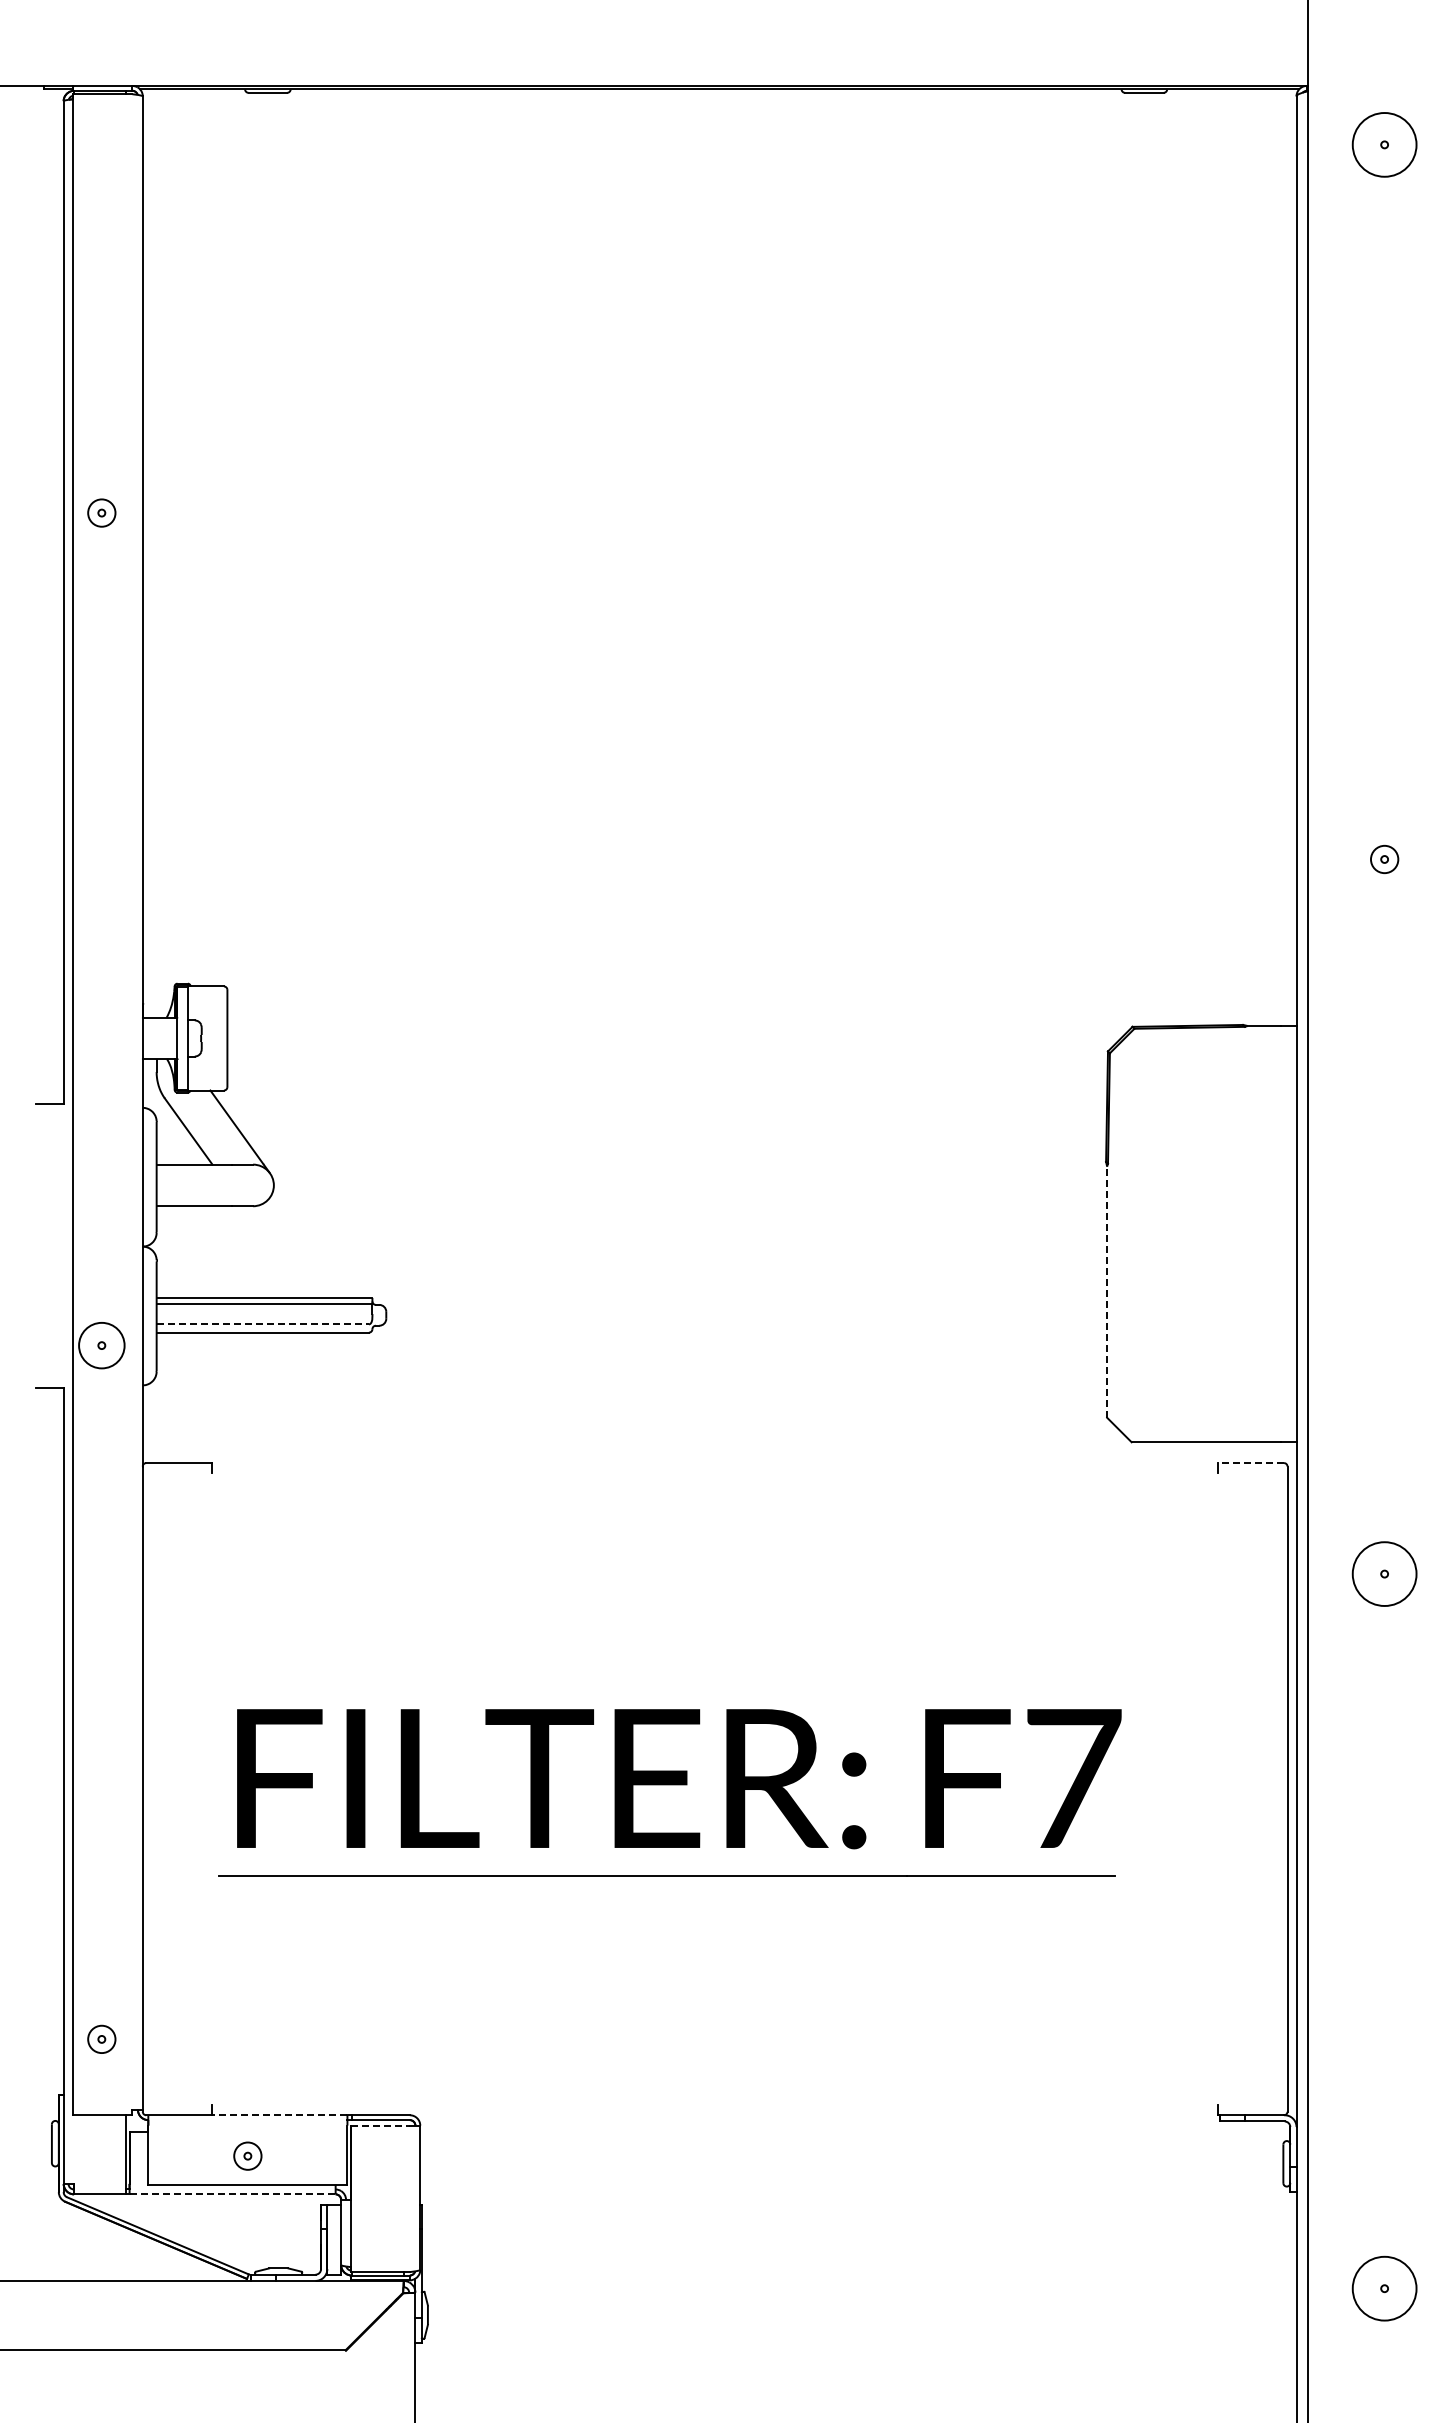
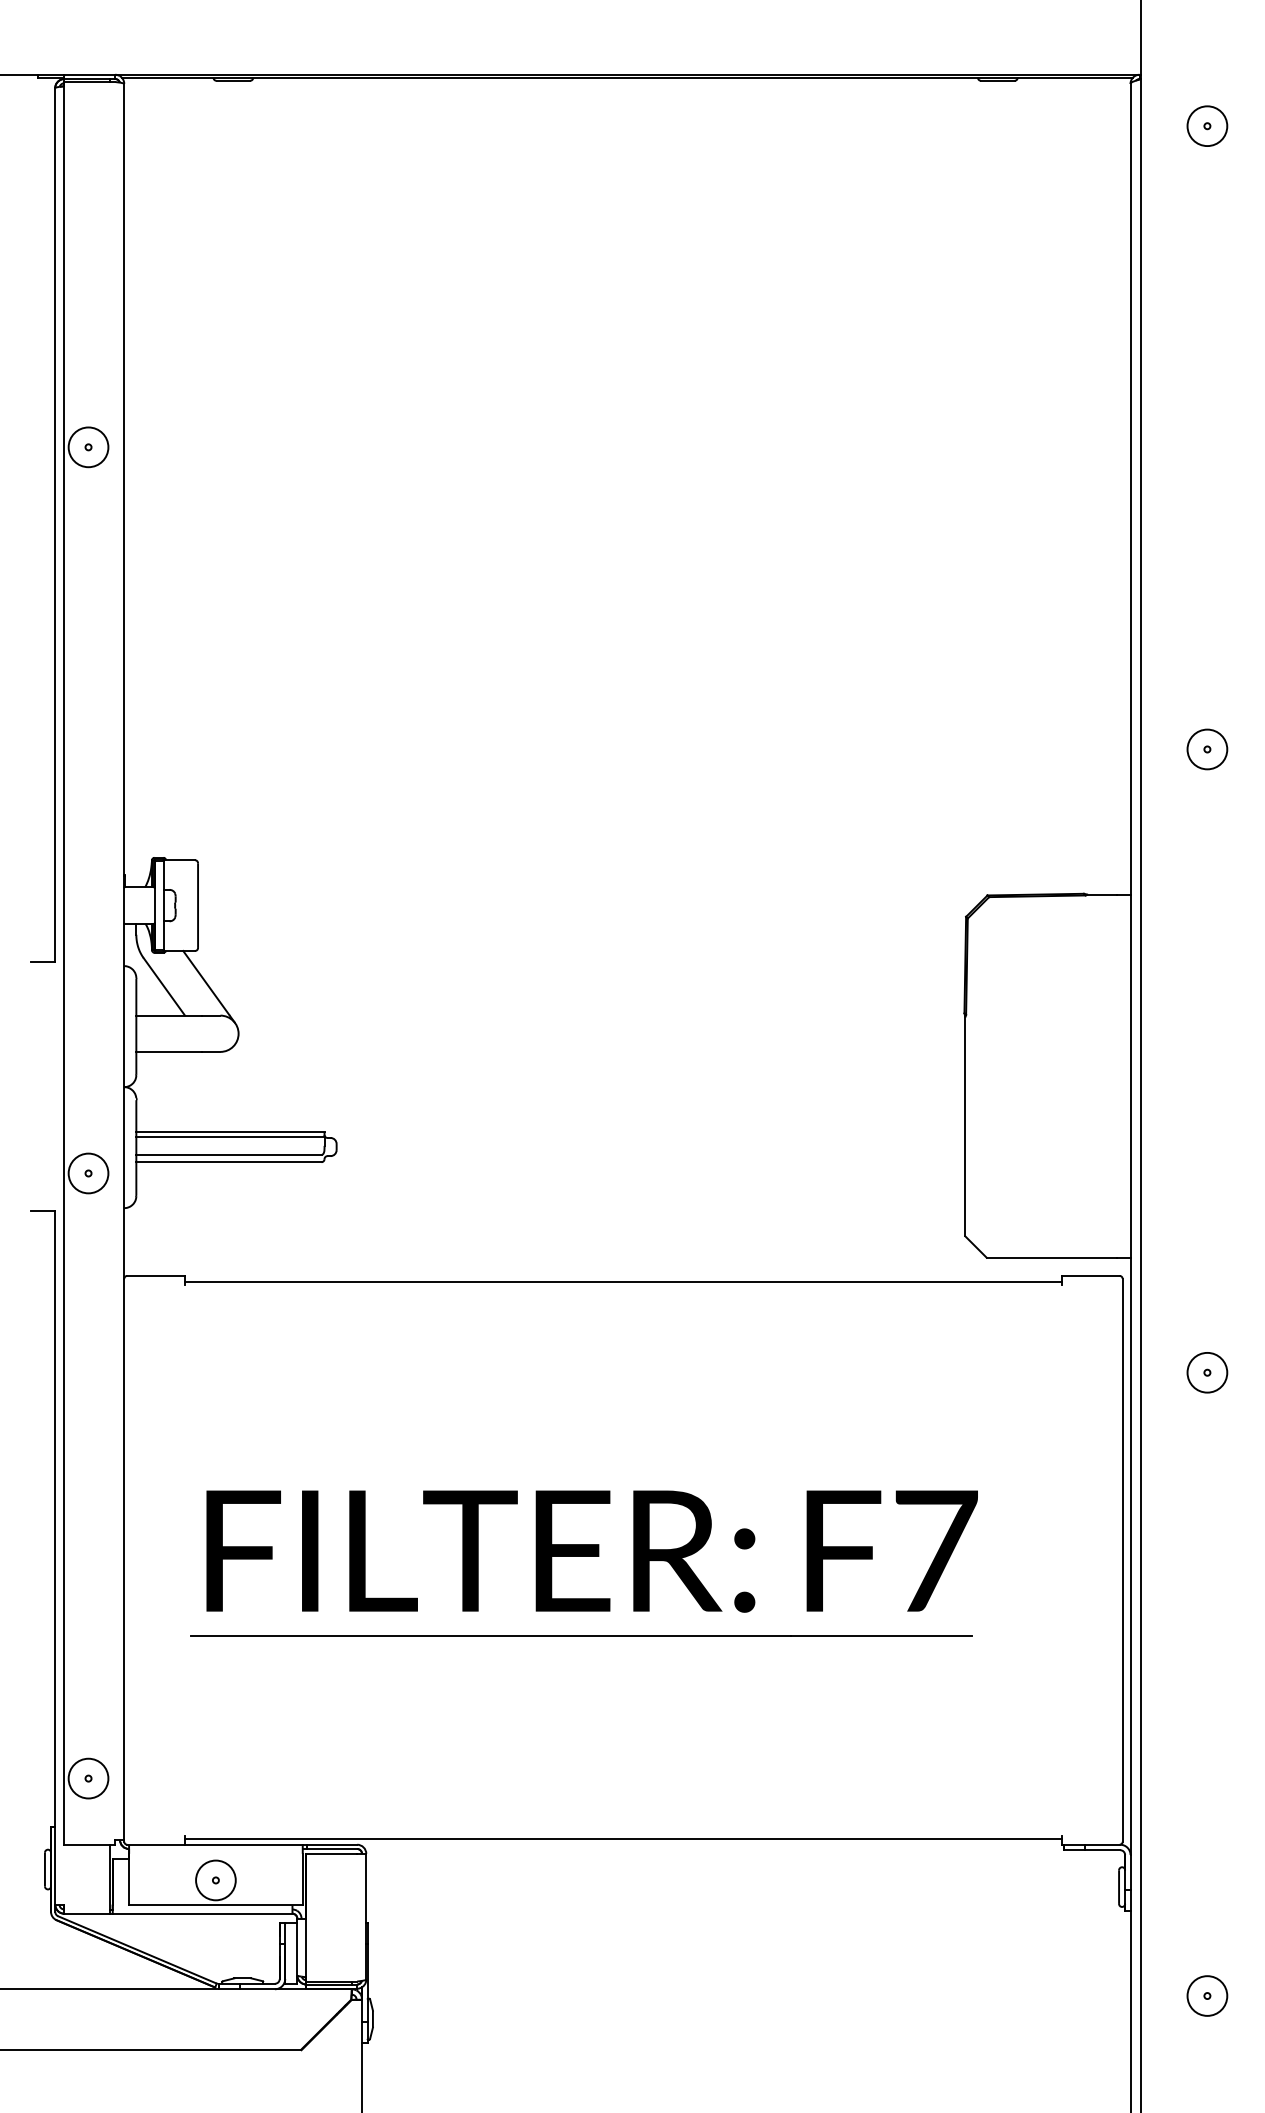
circle: (1384, 144) -> (1207, 125), size x0.71
circle: (101, 512) -> (88, 446), size x1.67
circle: (1384, 859) -> (1207, 749), size x1.67
line: (1107, 1292) -> (965, 1127), dashed -> solid
line: (263, 1324) -> (229, 1155), dashed -> solid
line: (1251, 1463) -> (1091, 1276), dashed -> solid
line: (715, 1470) -> (623, 1282), added
circle: (1384, 1573) -> (1207, 1372), size x0.71
circle: (101, 2039) -> (88, 1778), size x1.67
line: (715, 2108) -> (623, 1838), added
line: (279, 2115) -> (243, 1844), dashed -> solid
line: (380, 2125) -> (331, 1853), dashed -> solid
circle: (247, 2155) -> (215, 1879), size x1.67
line: (233, 2194) -> (203, 1913), dashed -> solid
circle: (1384, 2288) -> (1207, 1995), size x0.71

